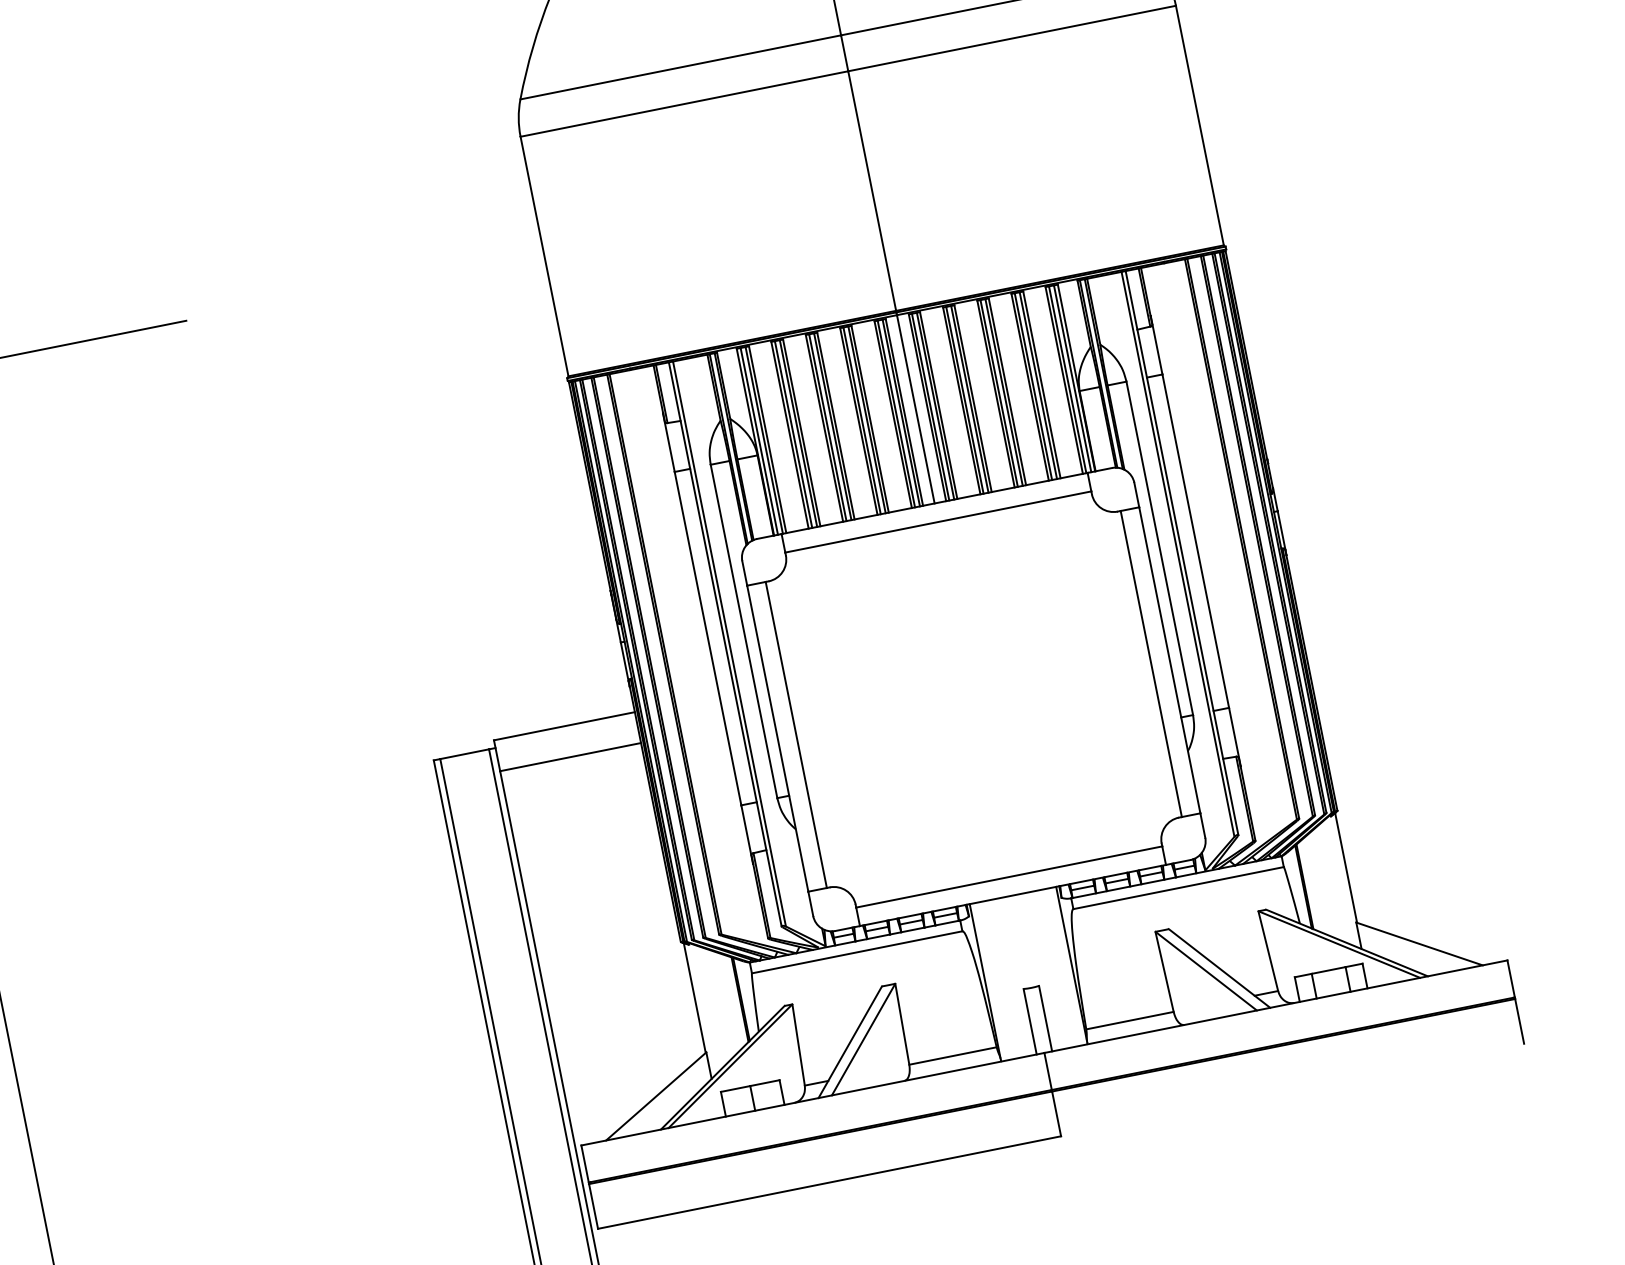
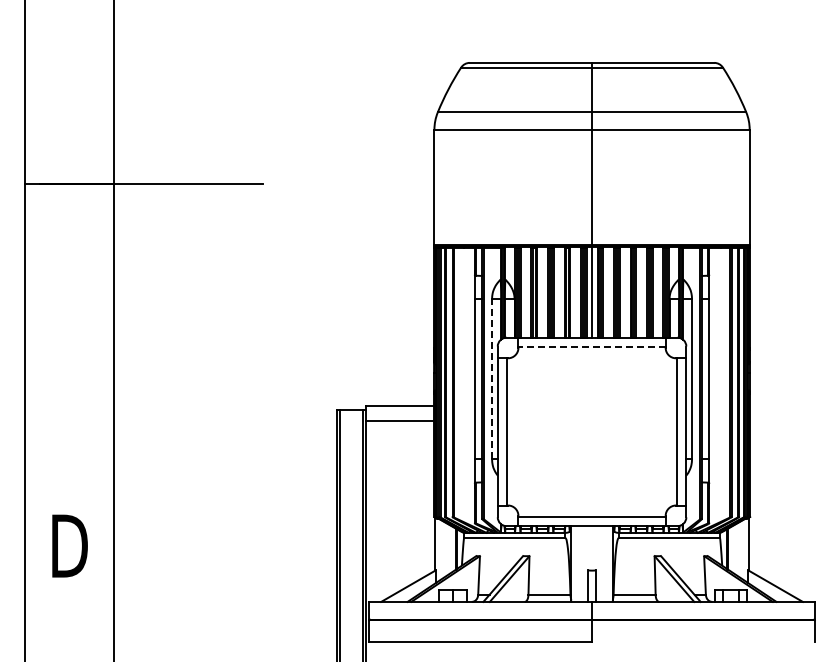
line: (939, 521) -> (592, 346), solid -> dashed
line: (744, 629) -> (492, 378), solid -> dashed

